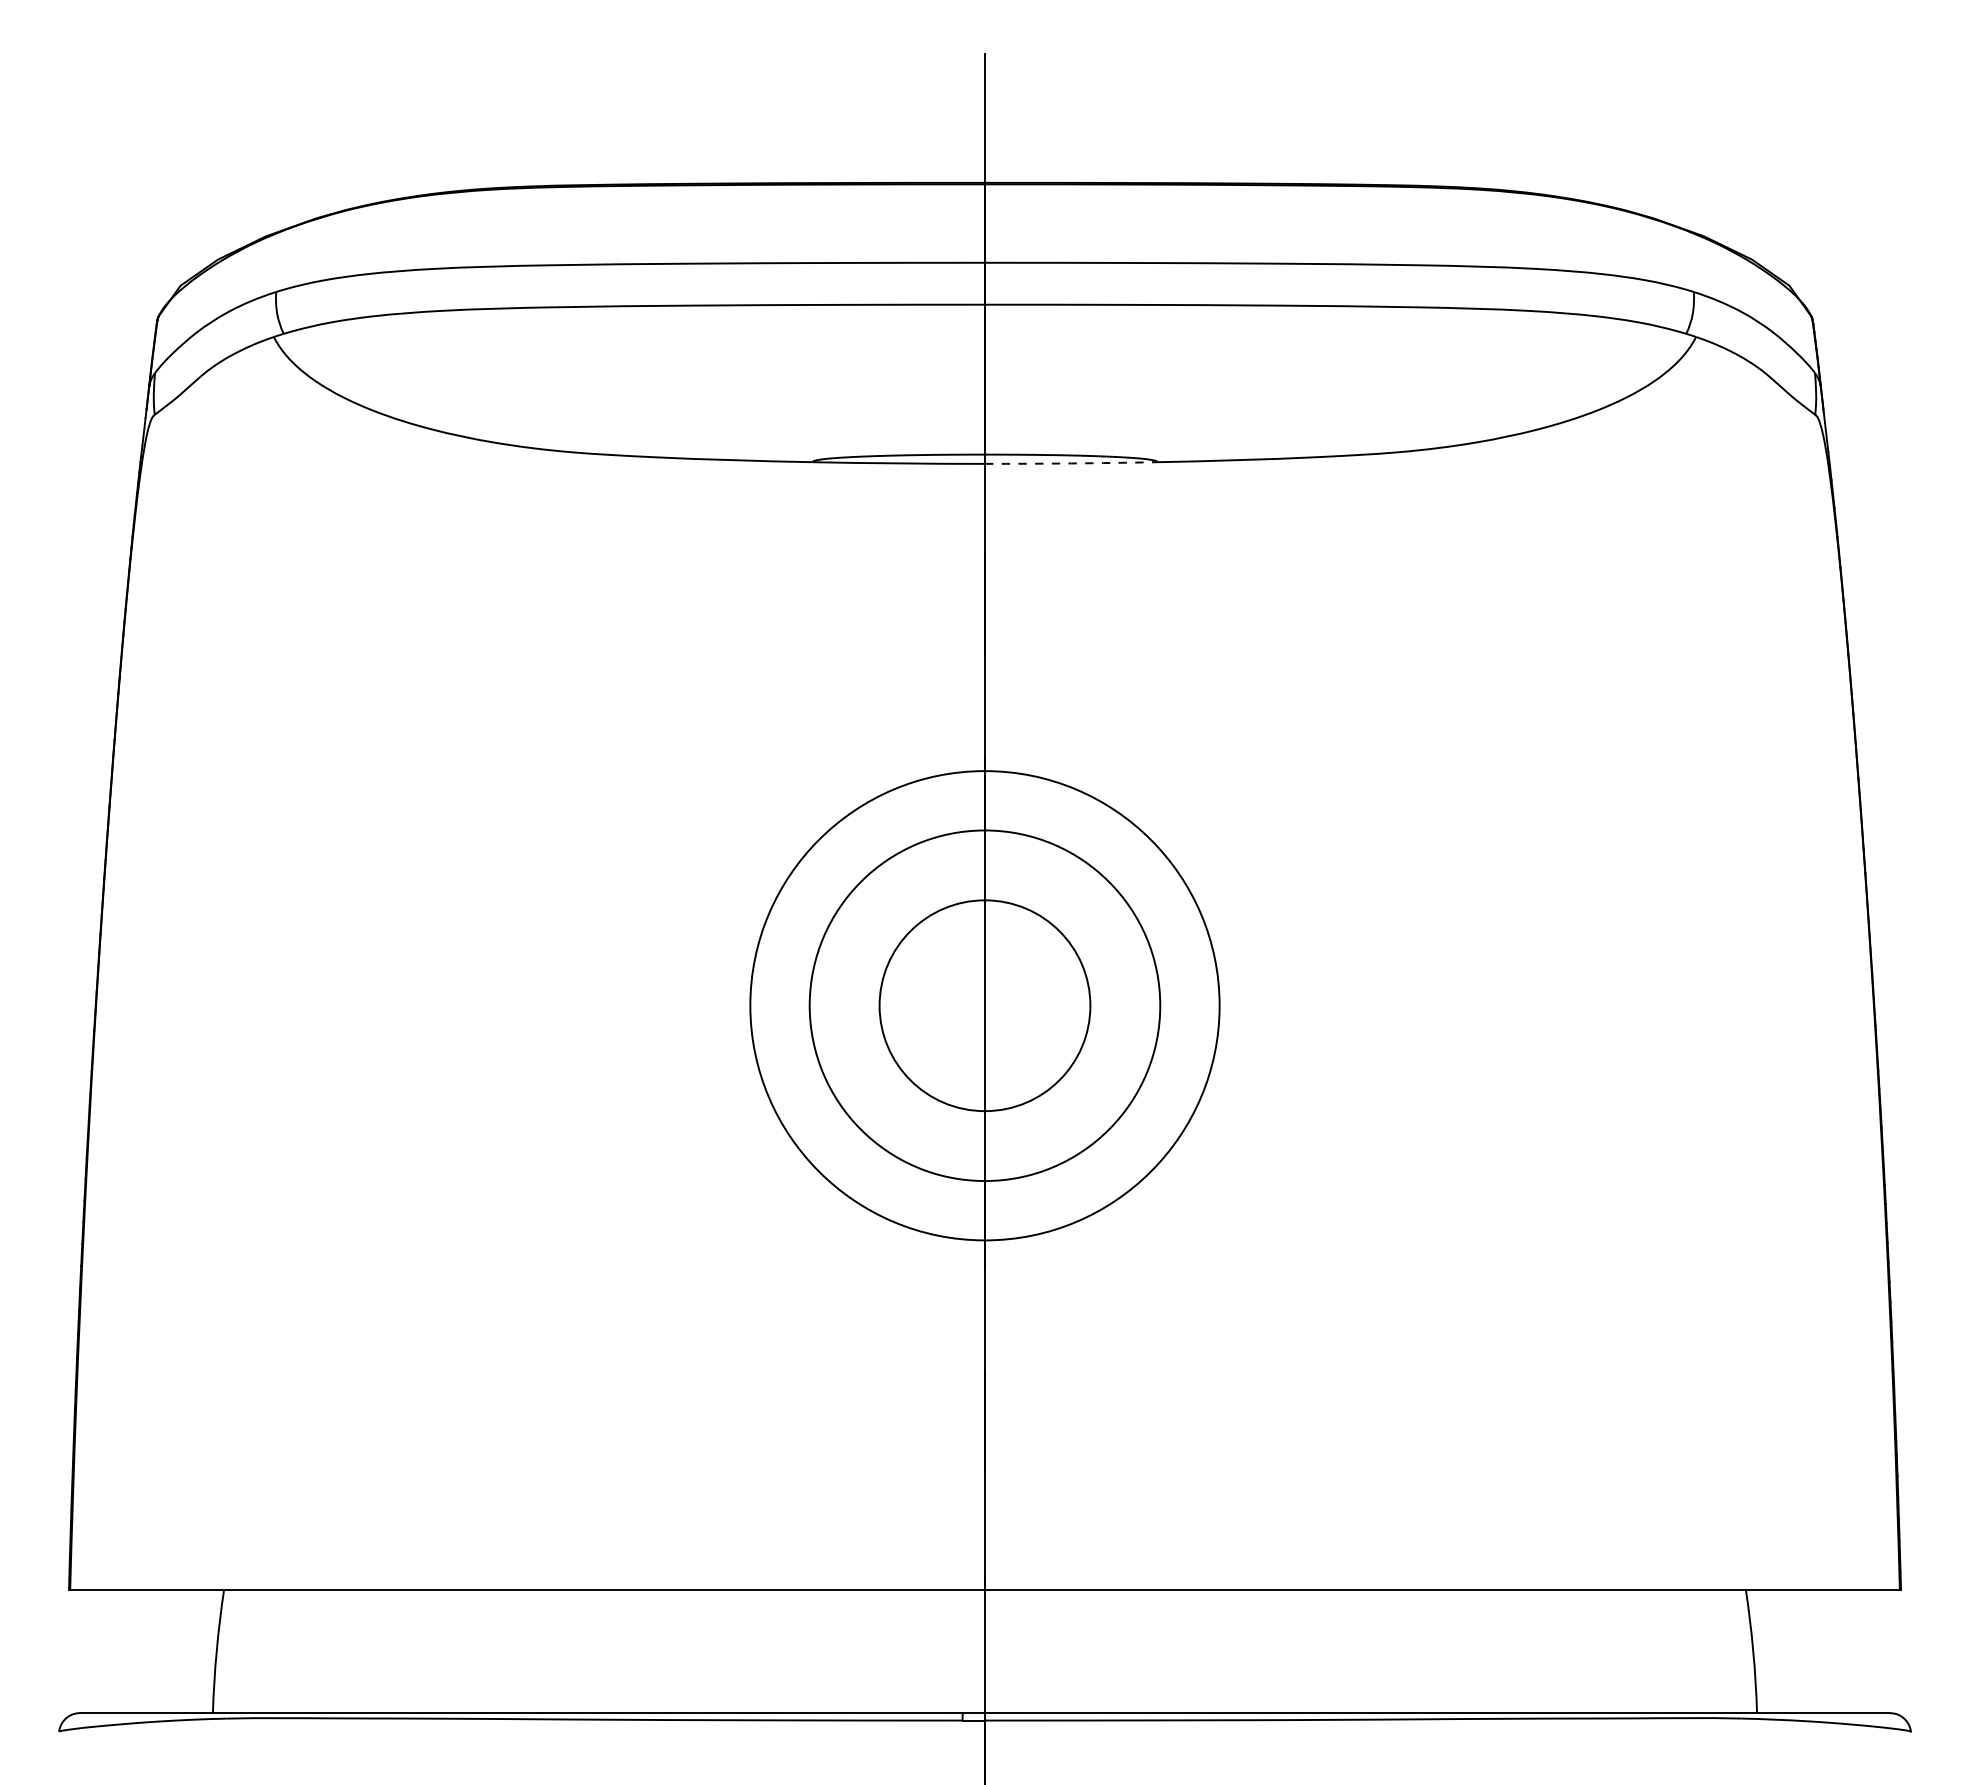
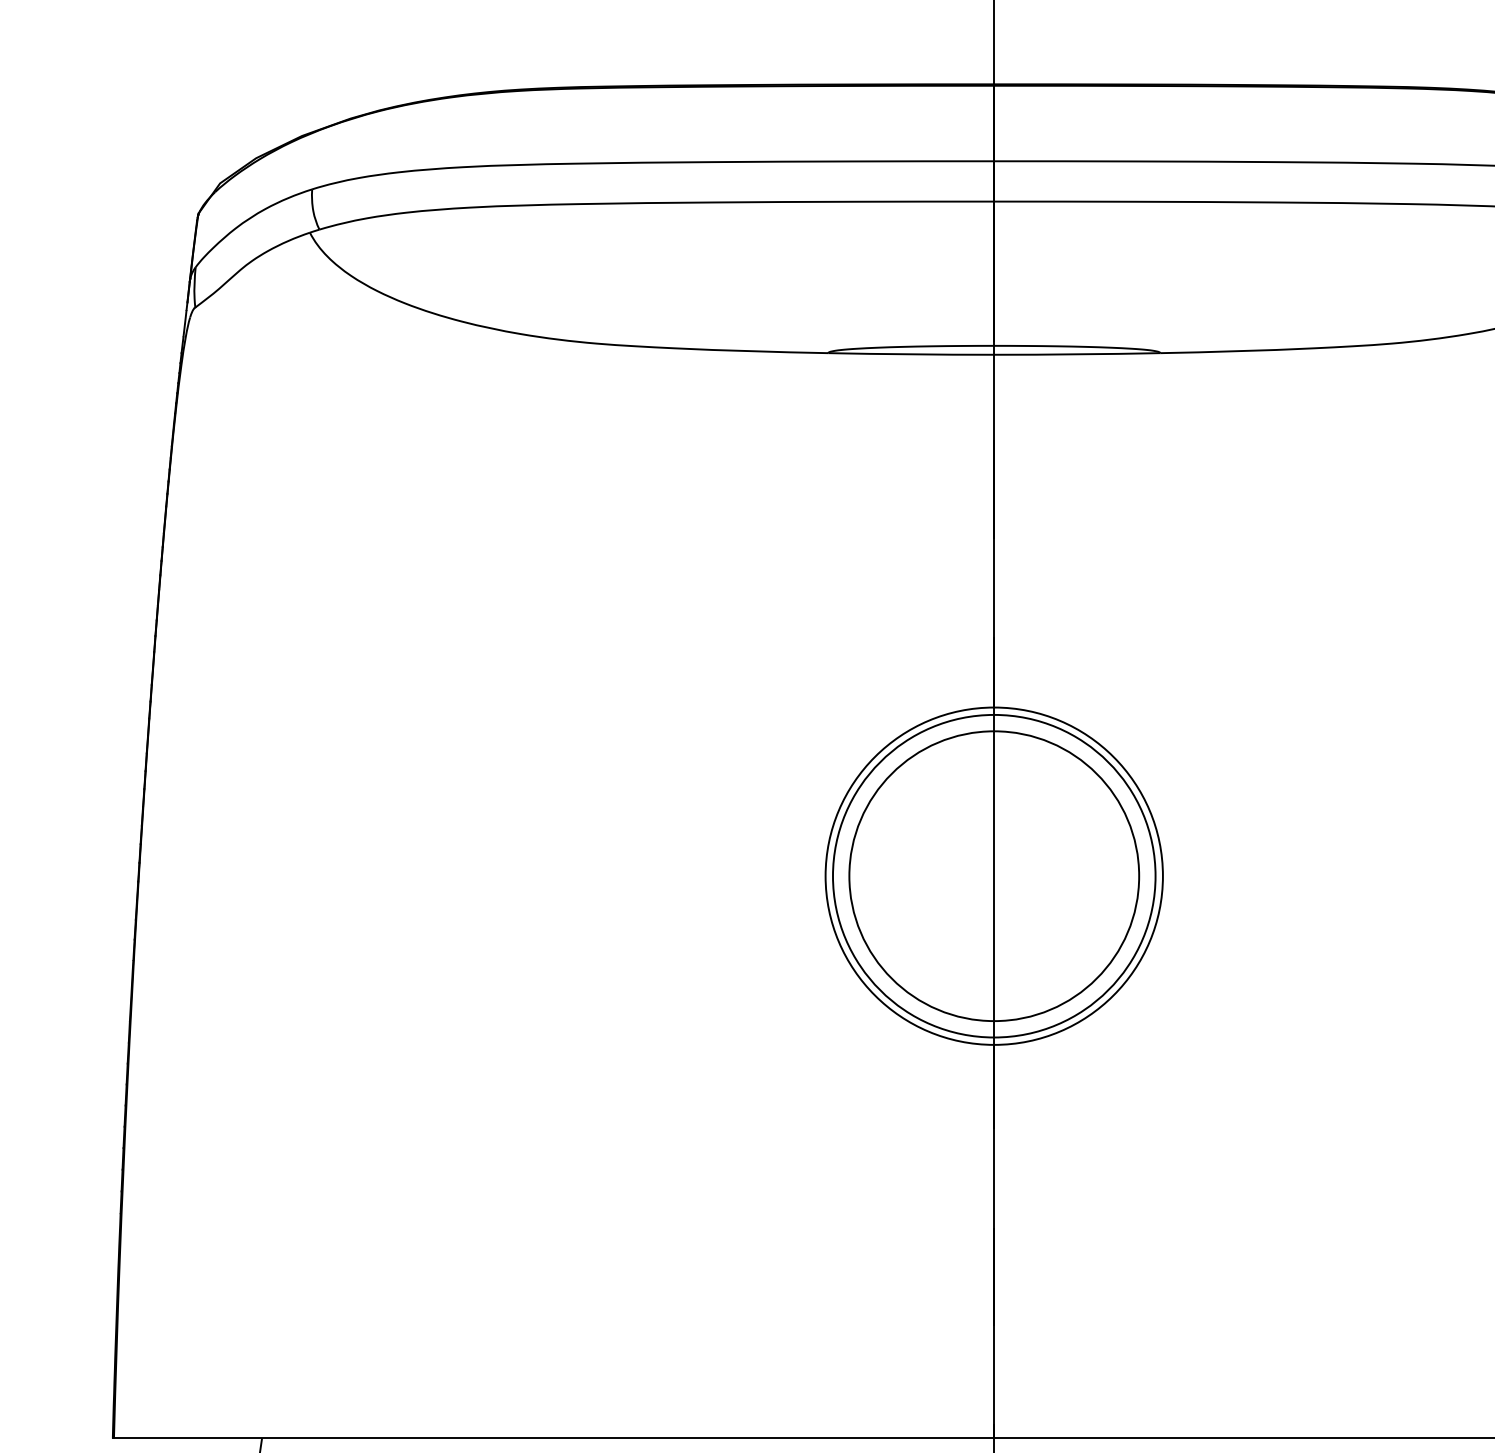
arc: (1071, 463) -> (1077, 354), dashed -> solid
circle: (984, 1005) -> (993, 875), size x0.71
circle: (984, 1005) -> (993, 875), size x1.43

